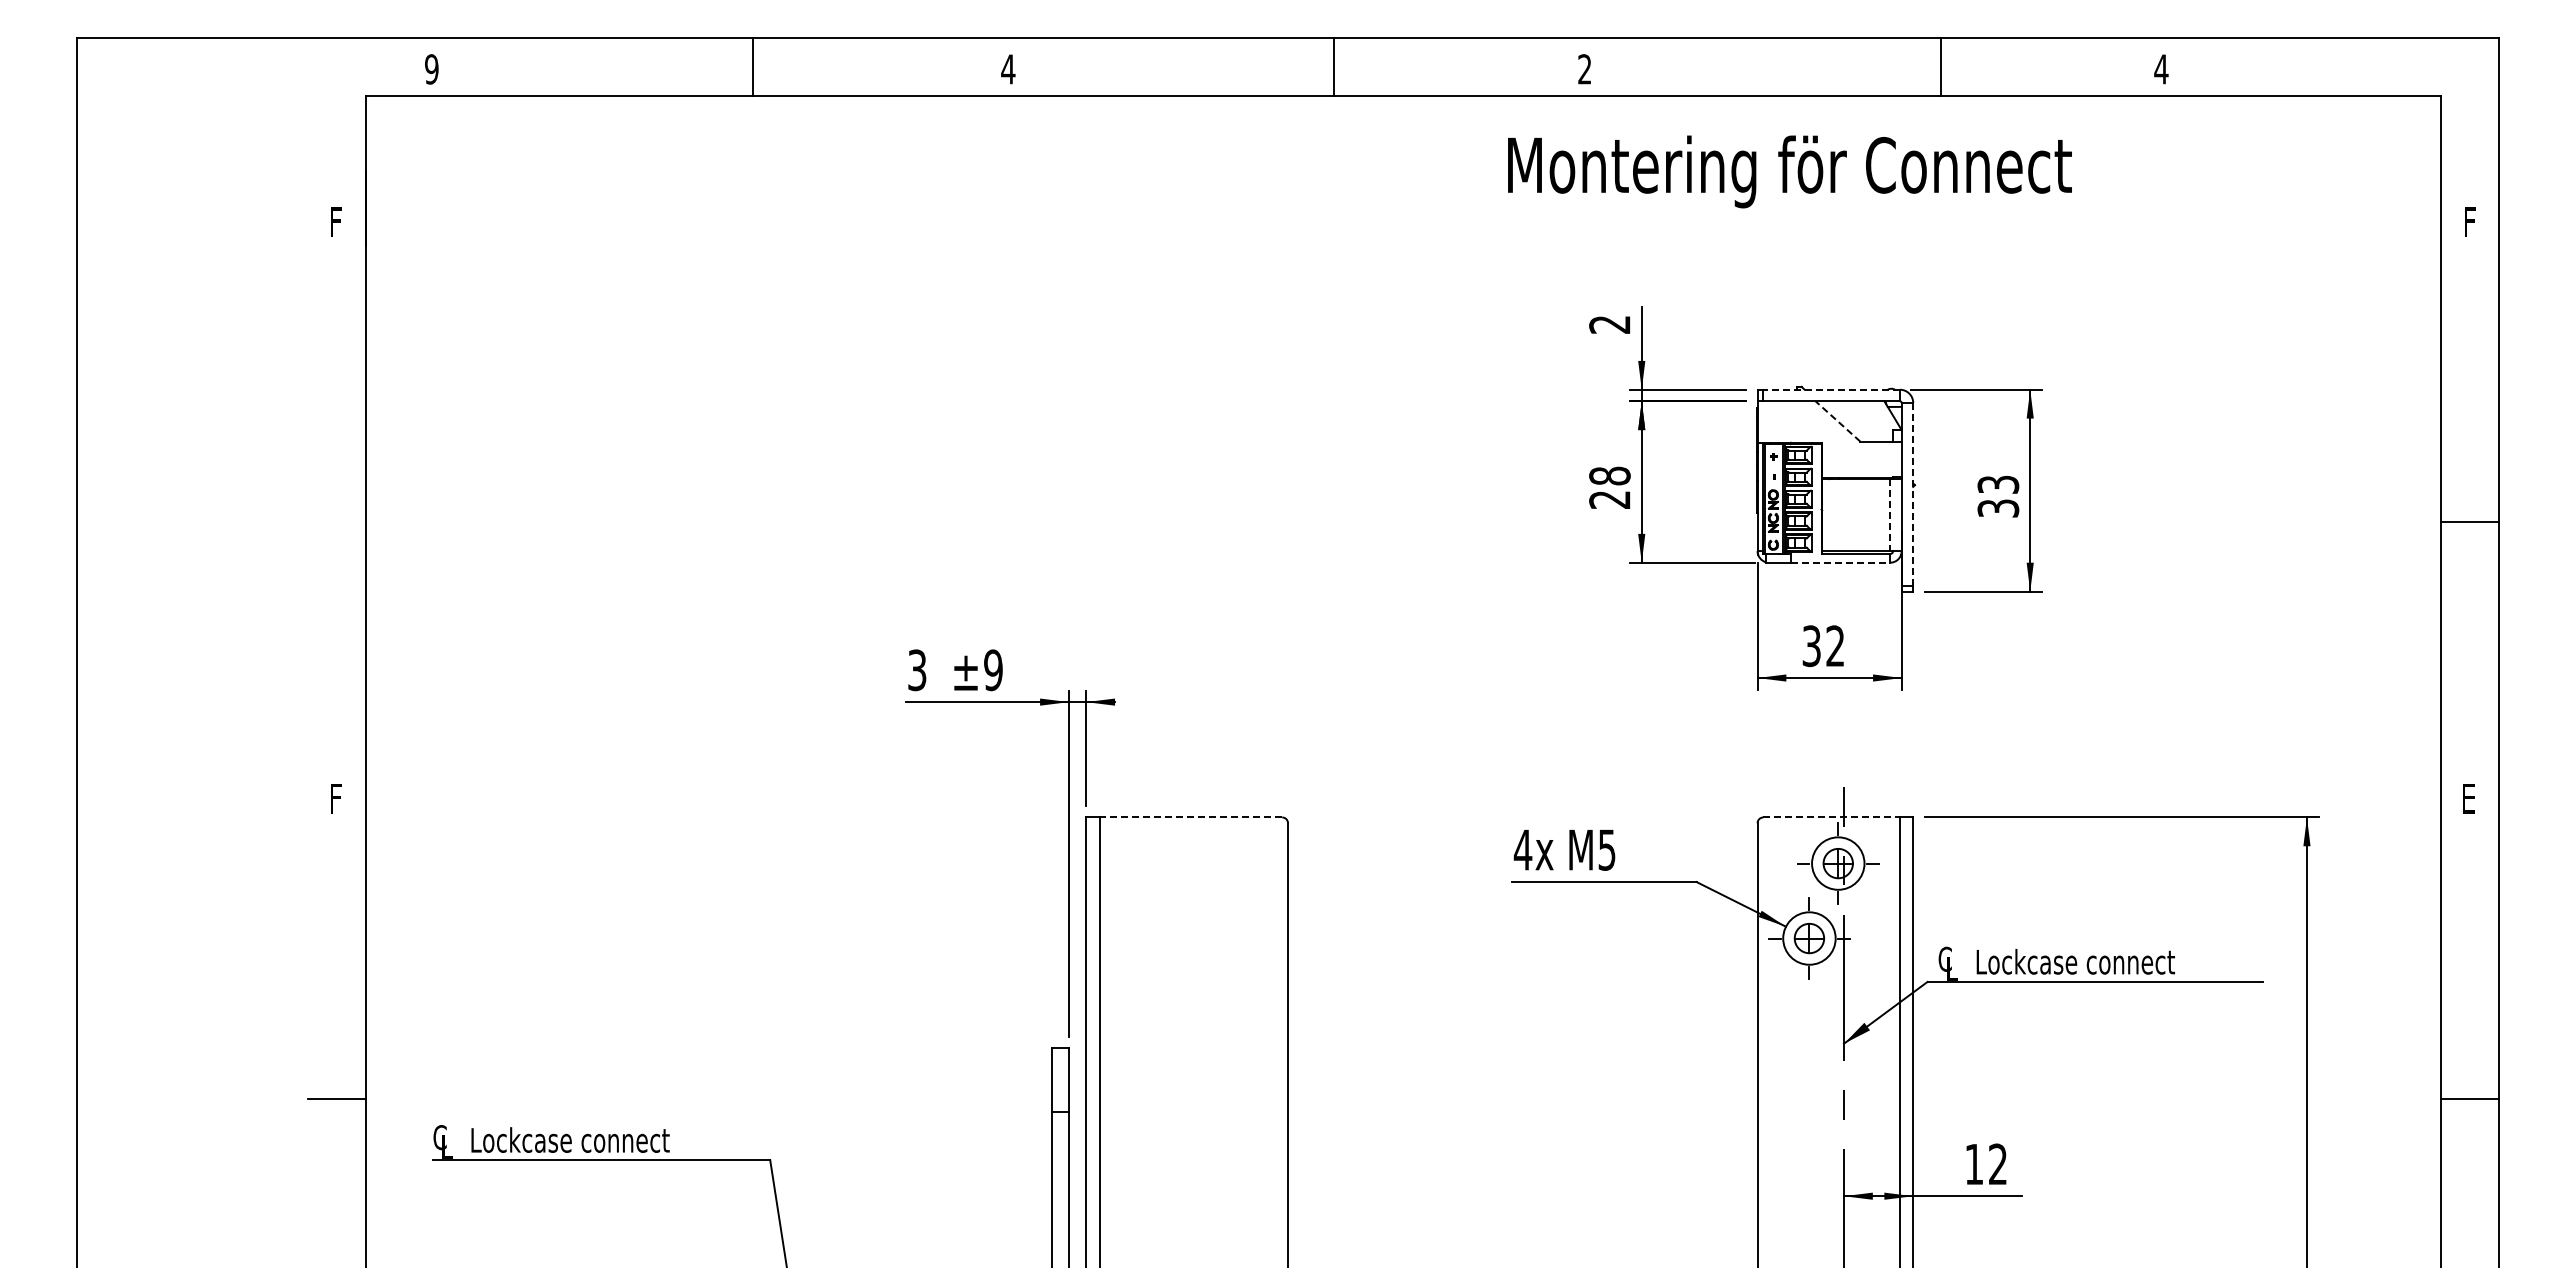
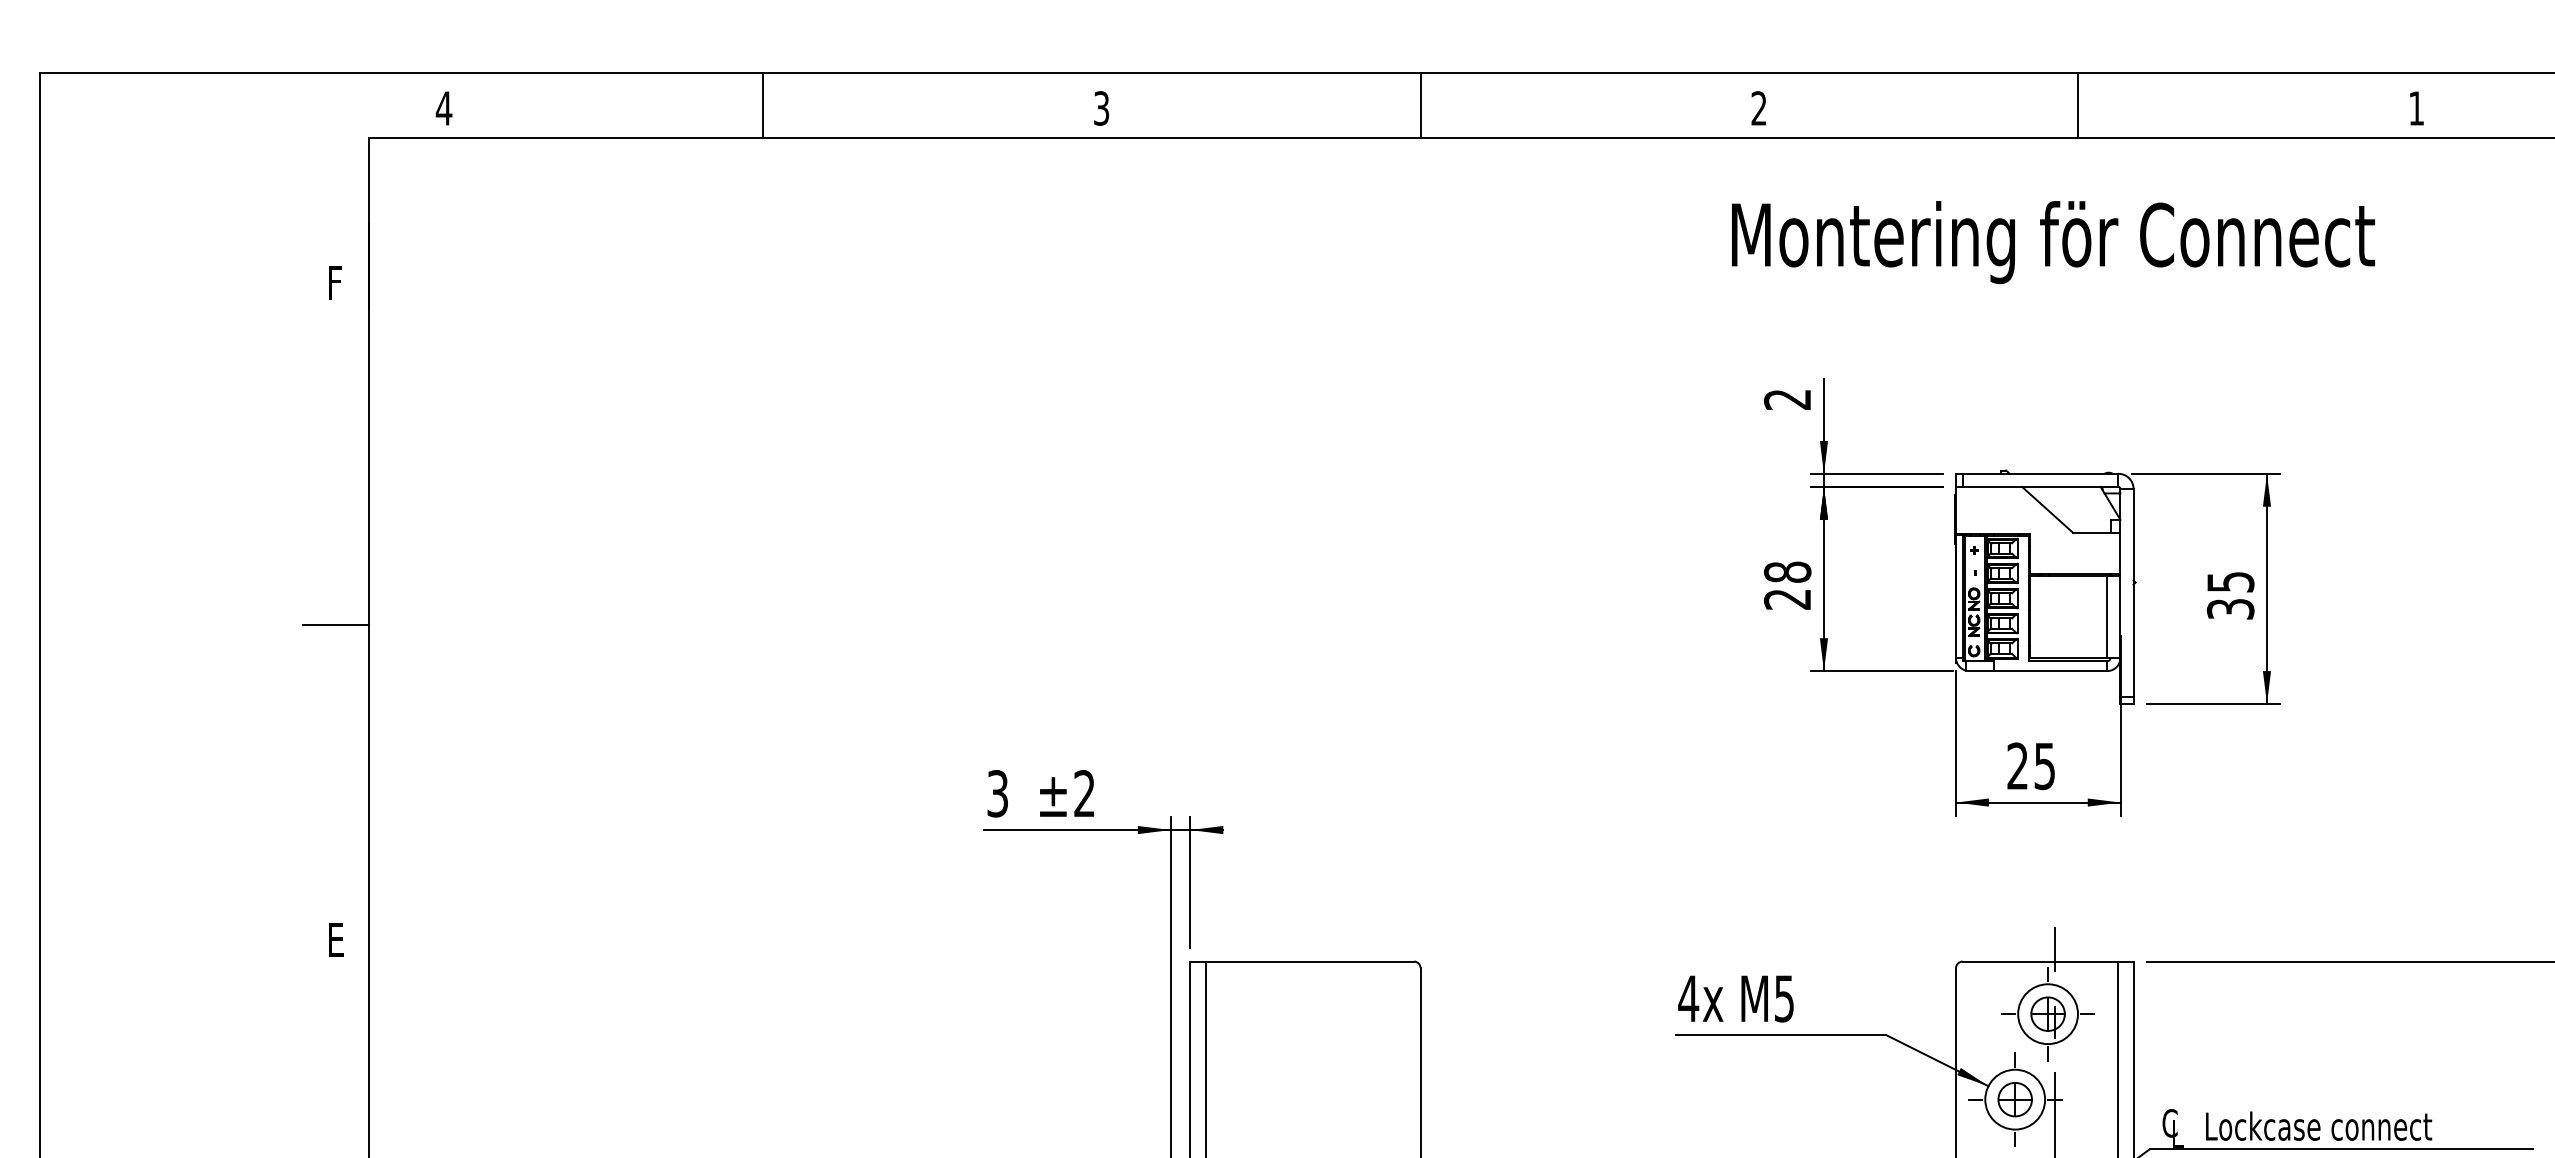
line: (753, 66) -> (763, 105), moved
line: (1334, 66) -> (1421, 105), moved
line: (1940, 66) -> (2077, 105), moved
text: (431, 69) -> (443, 108), 9 -> 4
text: (1008, 69) -> (1101, 108), 4 -> 3
text: (2161, 69) -> (2416, 108), 4 -> 1
text: (1789, 171) -> (2052, 242), moved
line: (1831, 389) -> (2040, 473), dashed -> solid
line: (1837, 421) -> (2047, 510), dashed -> solid
text: (1997, 484) -> (2229, 581), 33 -> 35
line: (1913, 493) -> (2133, 592), dashed -> solid
line: (1890, 515) -> (2107, 617), dashed -> solid
line: (336, 522) -> (335, 625), added
line: (1840, 562) -> (2050, 670), dashed -> solid
text: (1823, 646) -> (2031, 766), 32 -> 25
text: (993, 670) -> (1084, 793), ±9 -> ±2
text: (338, 798) -> (337, 939), F -> E
line: (1190, 817) -> (1309, 961), dashed -> solid
line: (1832, 817) -> (2041, 961), dashed -> solid

